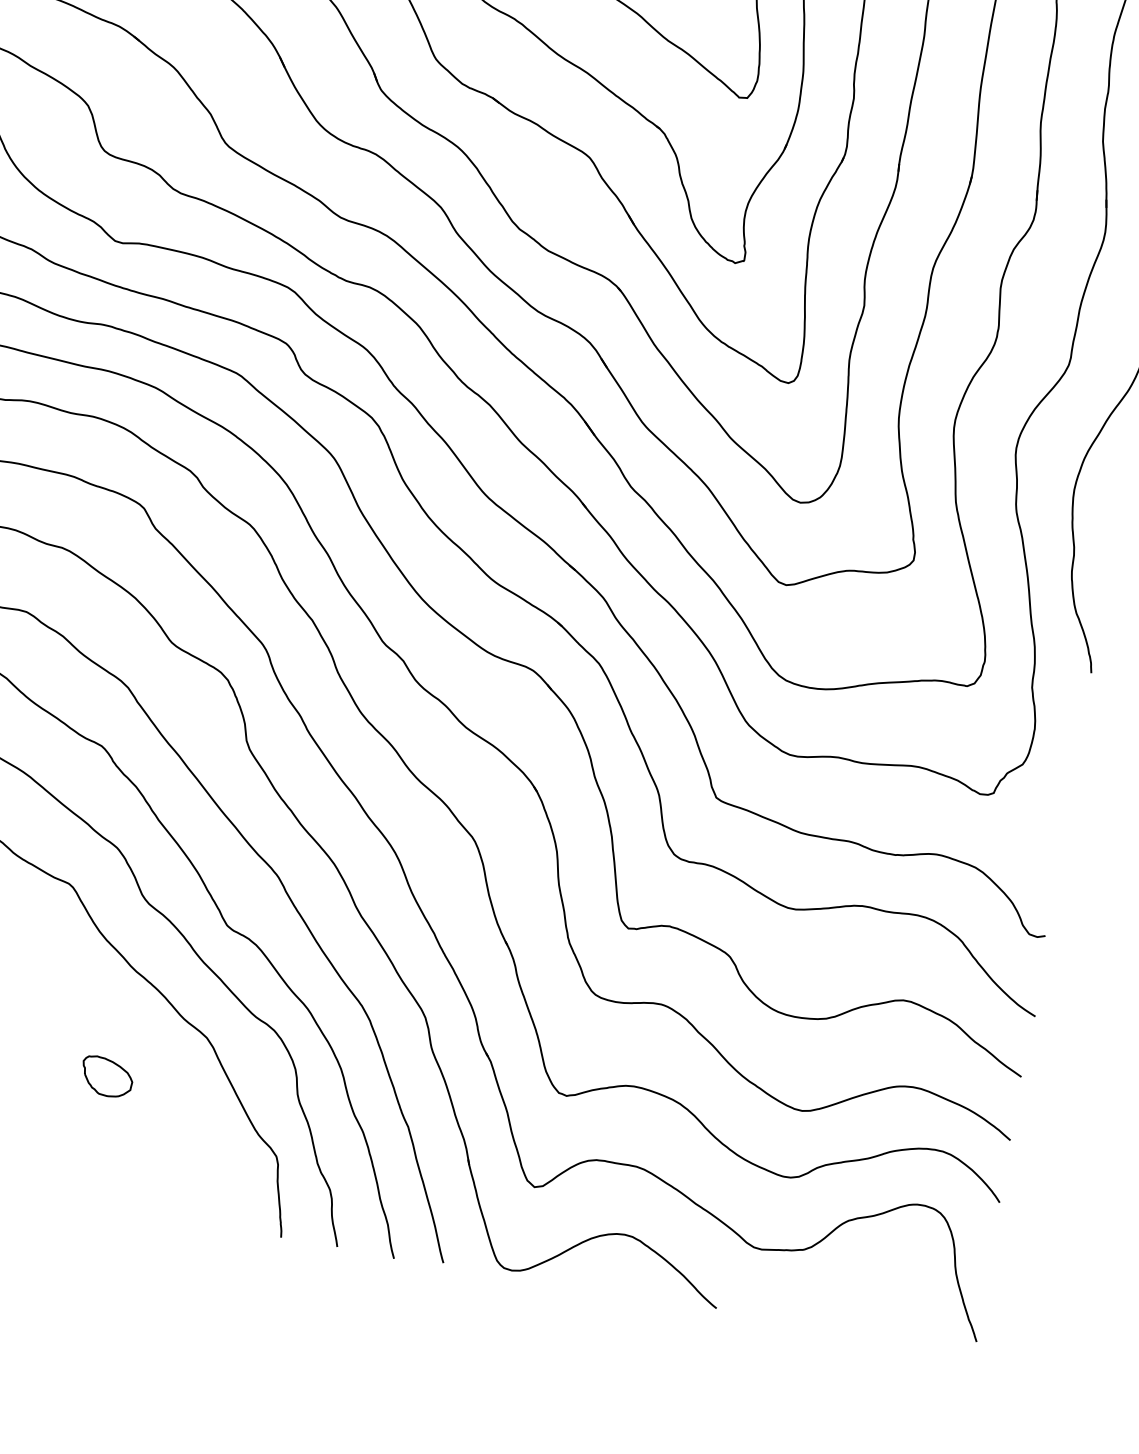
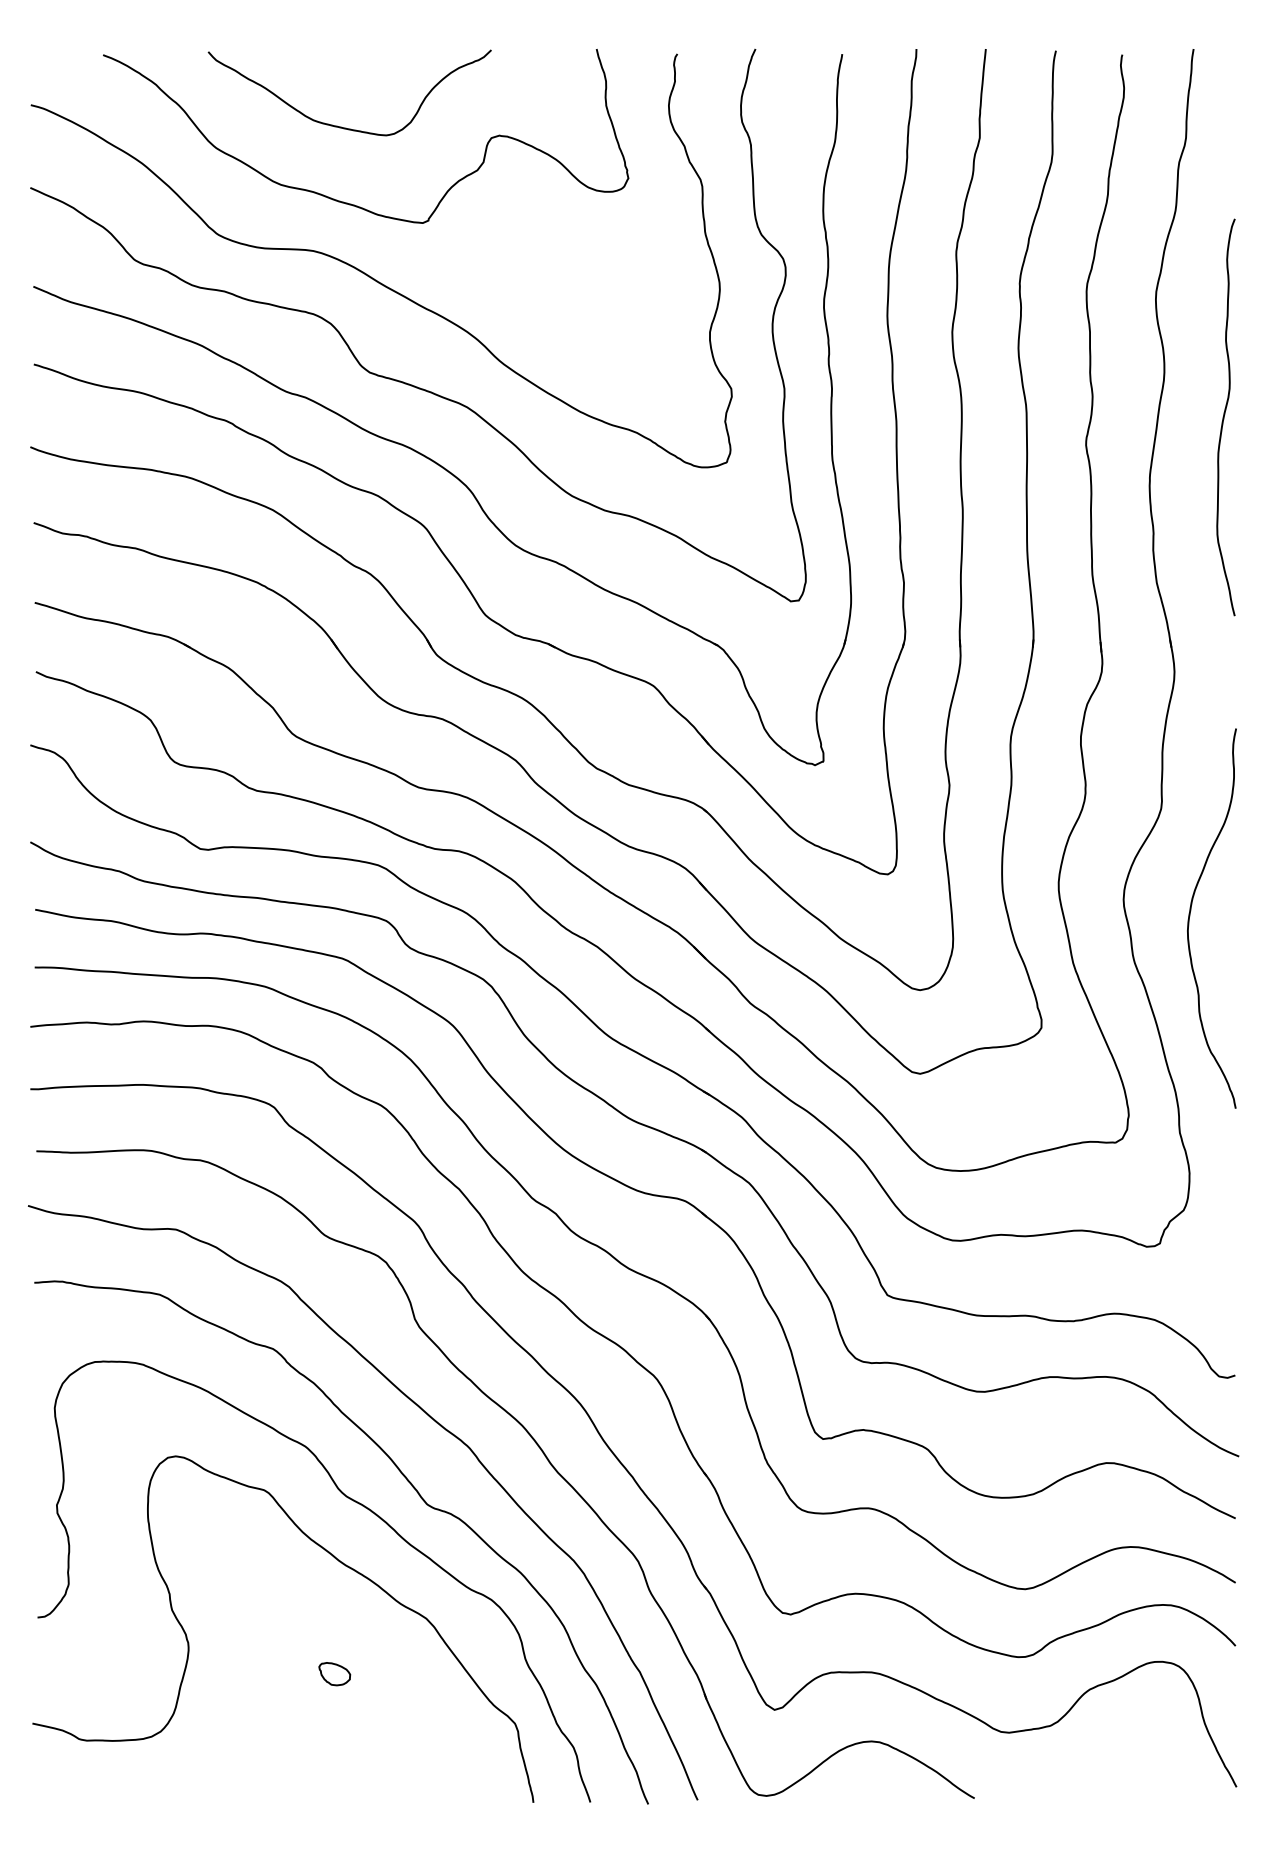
part: (107, 1076) -> (334, 1673), size x0.6

